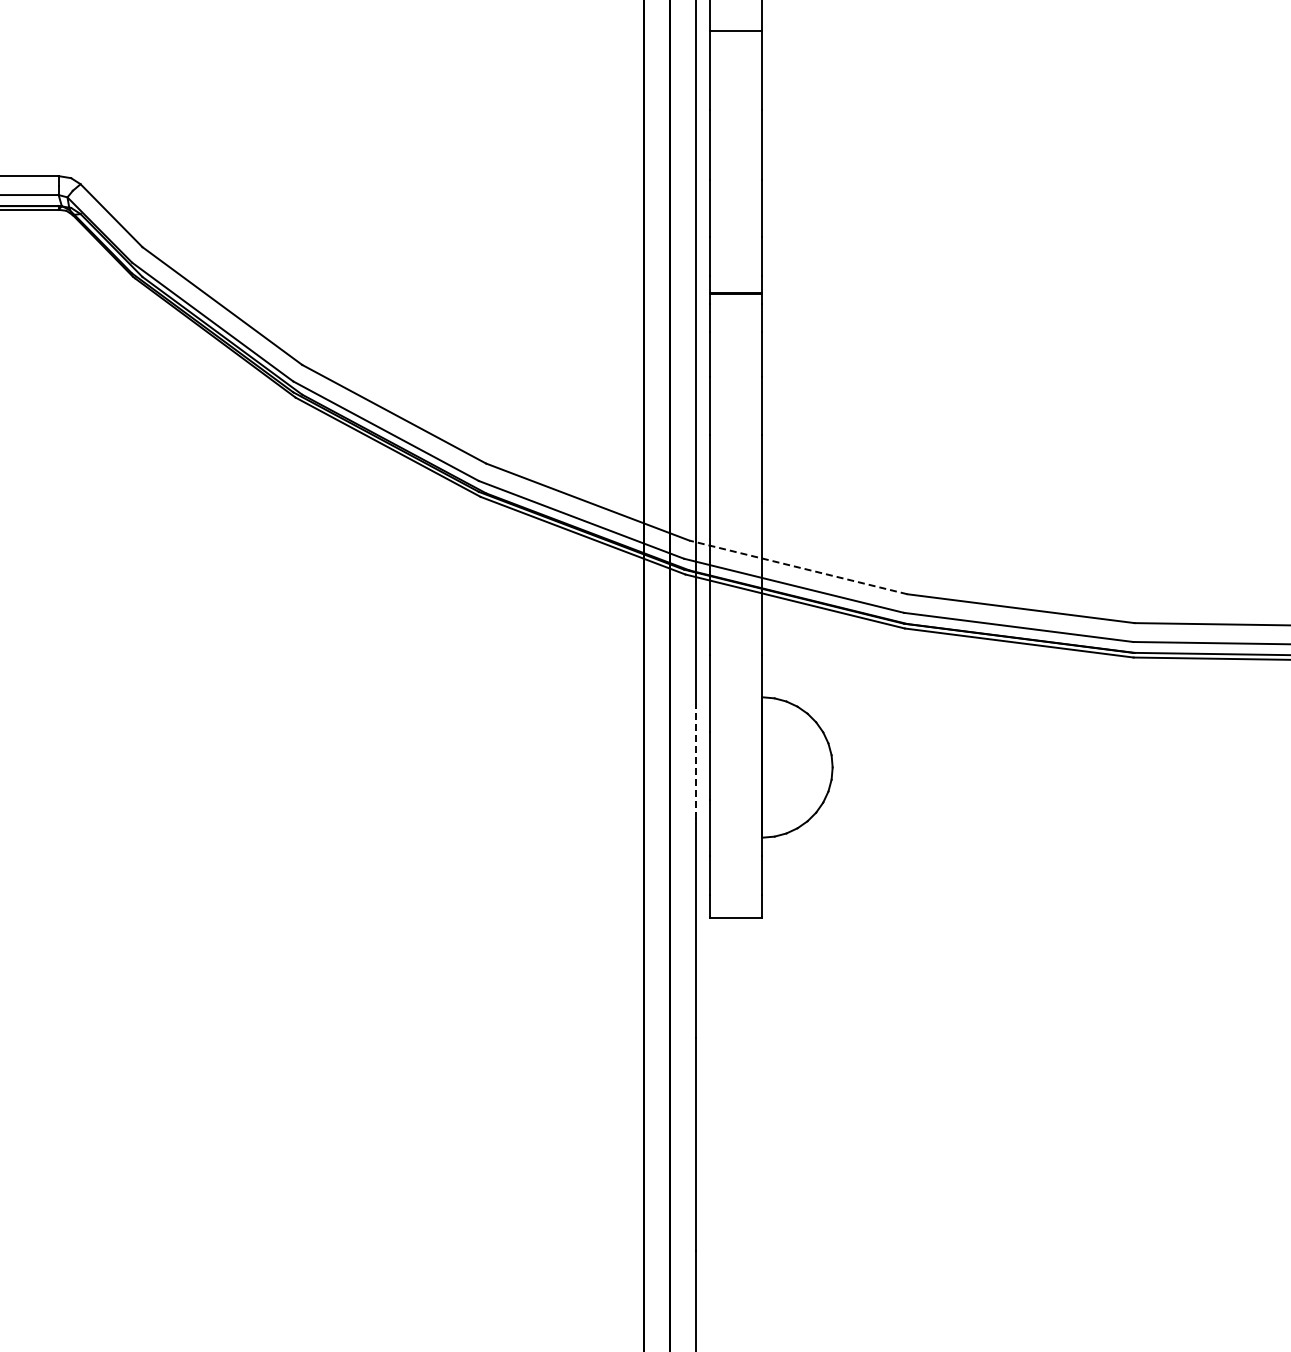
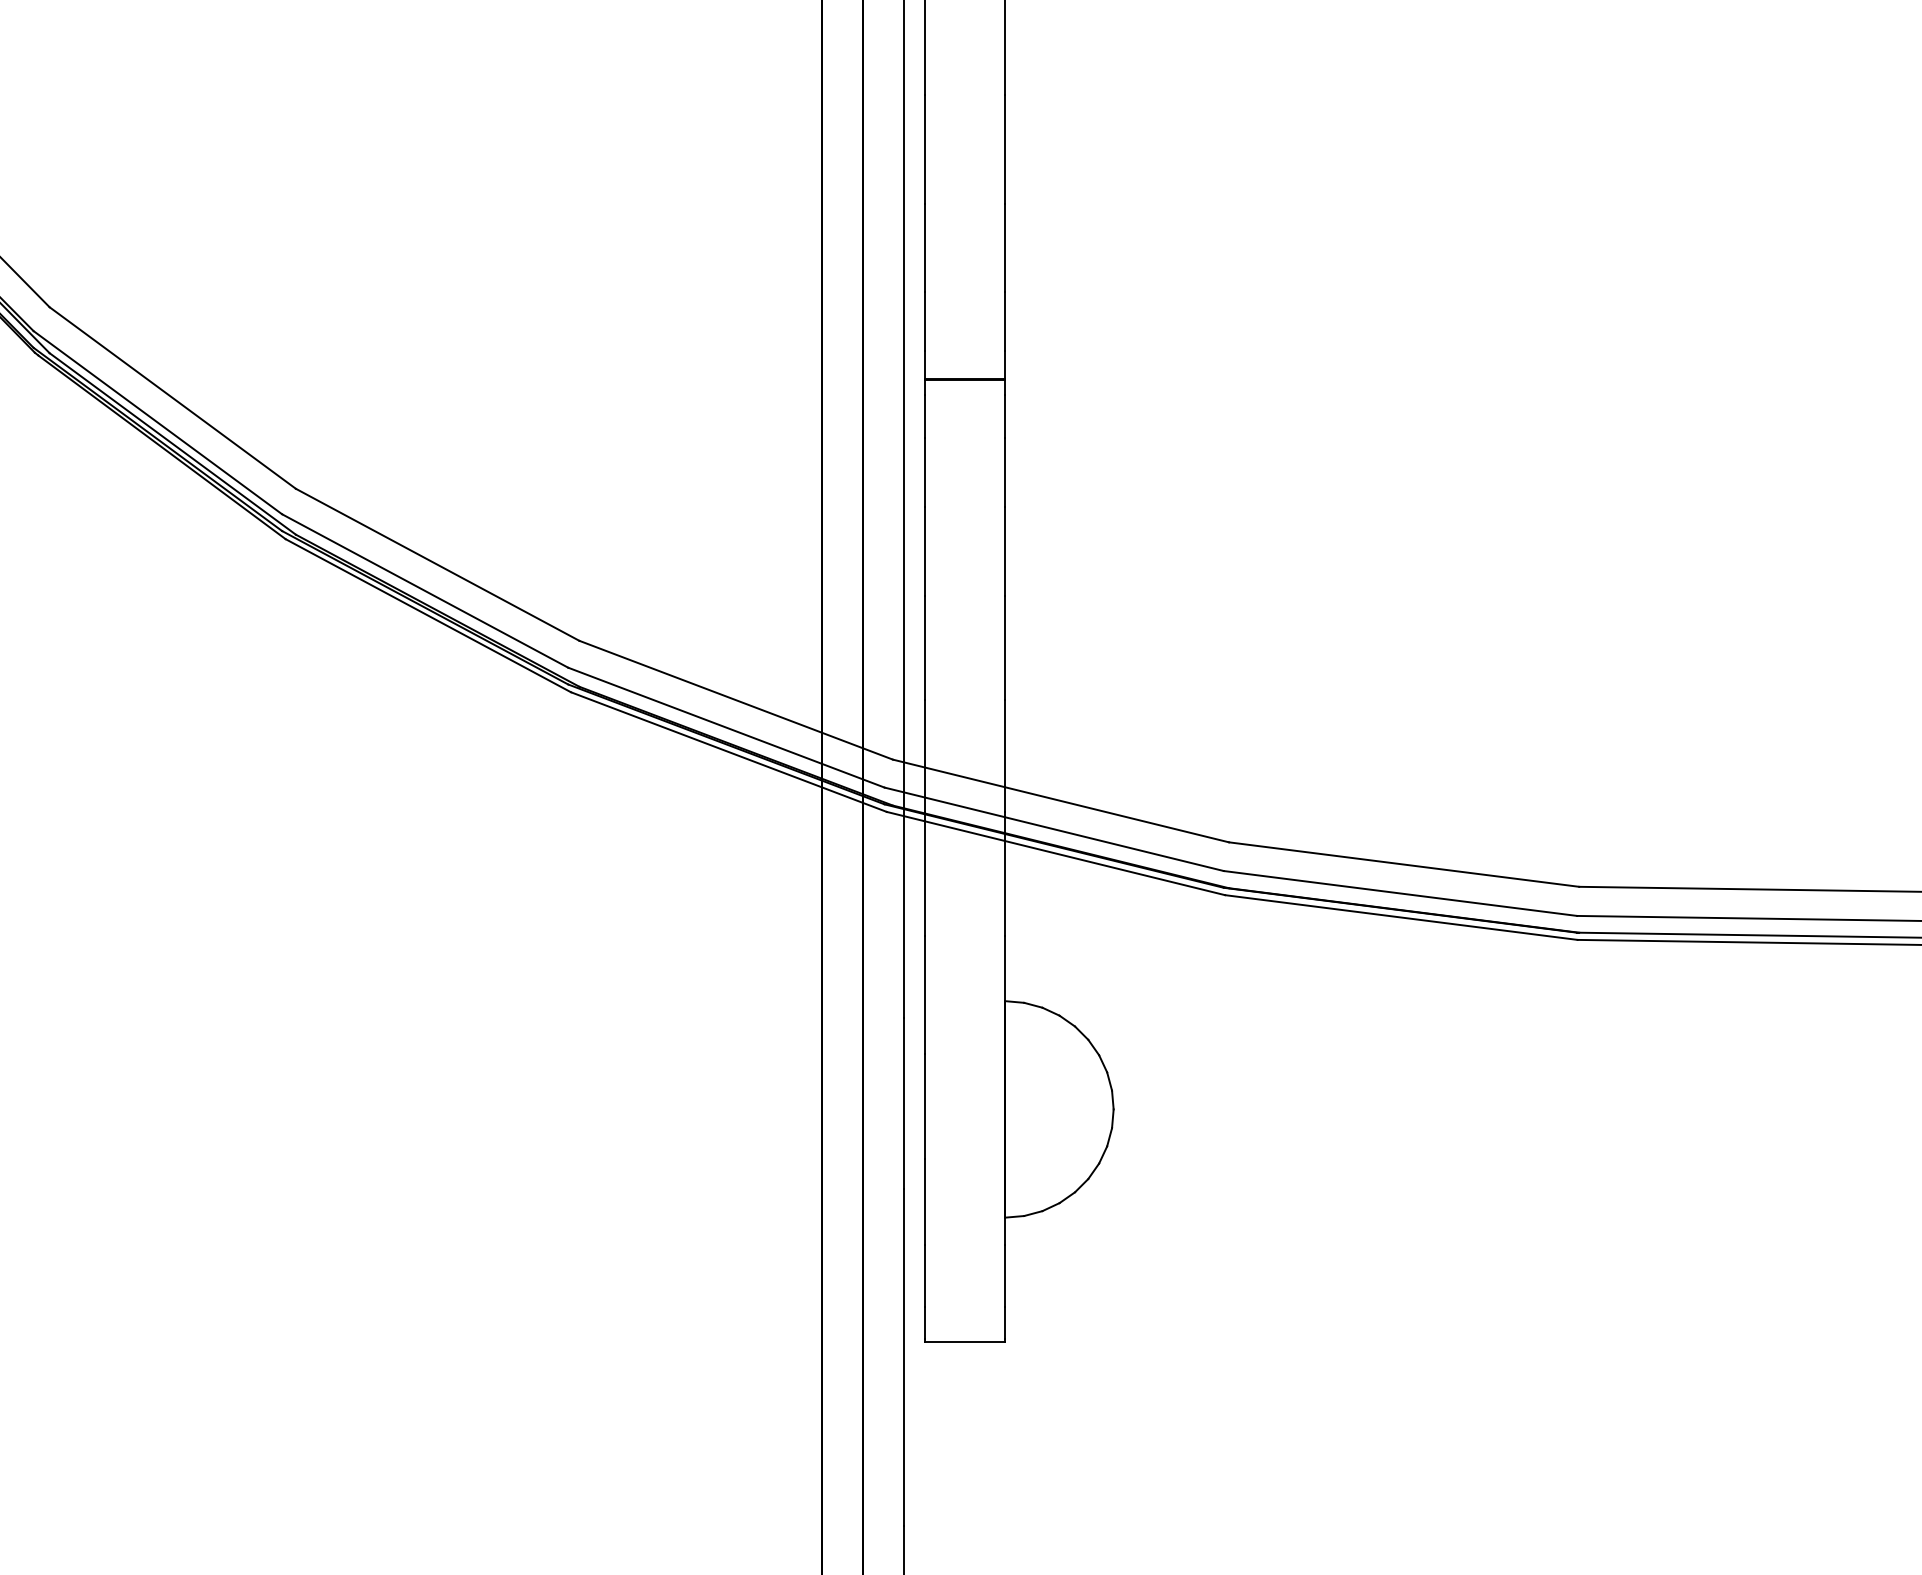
line: (798, 567) -> (1060, 801), dashed -> solid
line: (696, 763) -> (903, 1103), dashed -> solid

